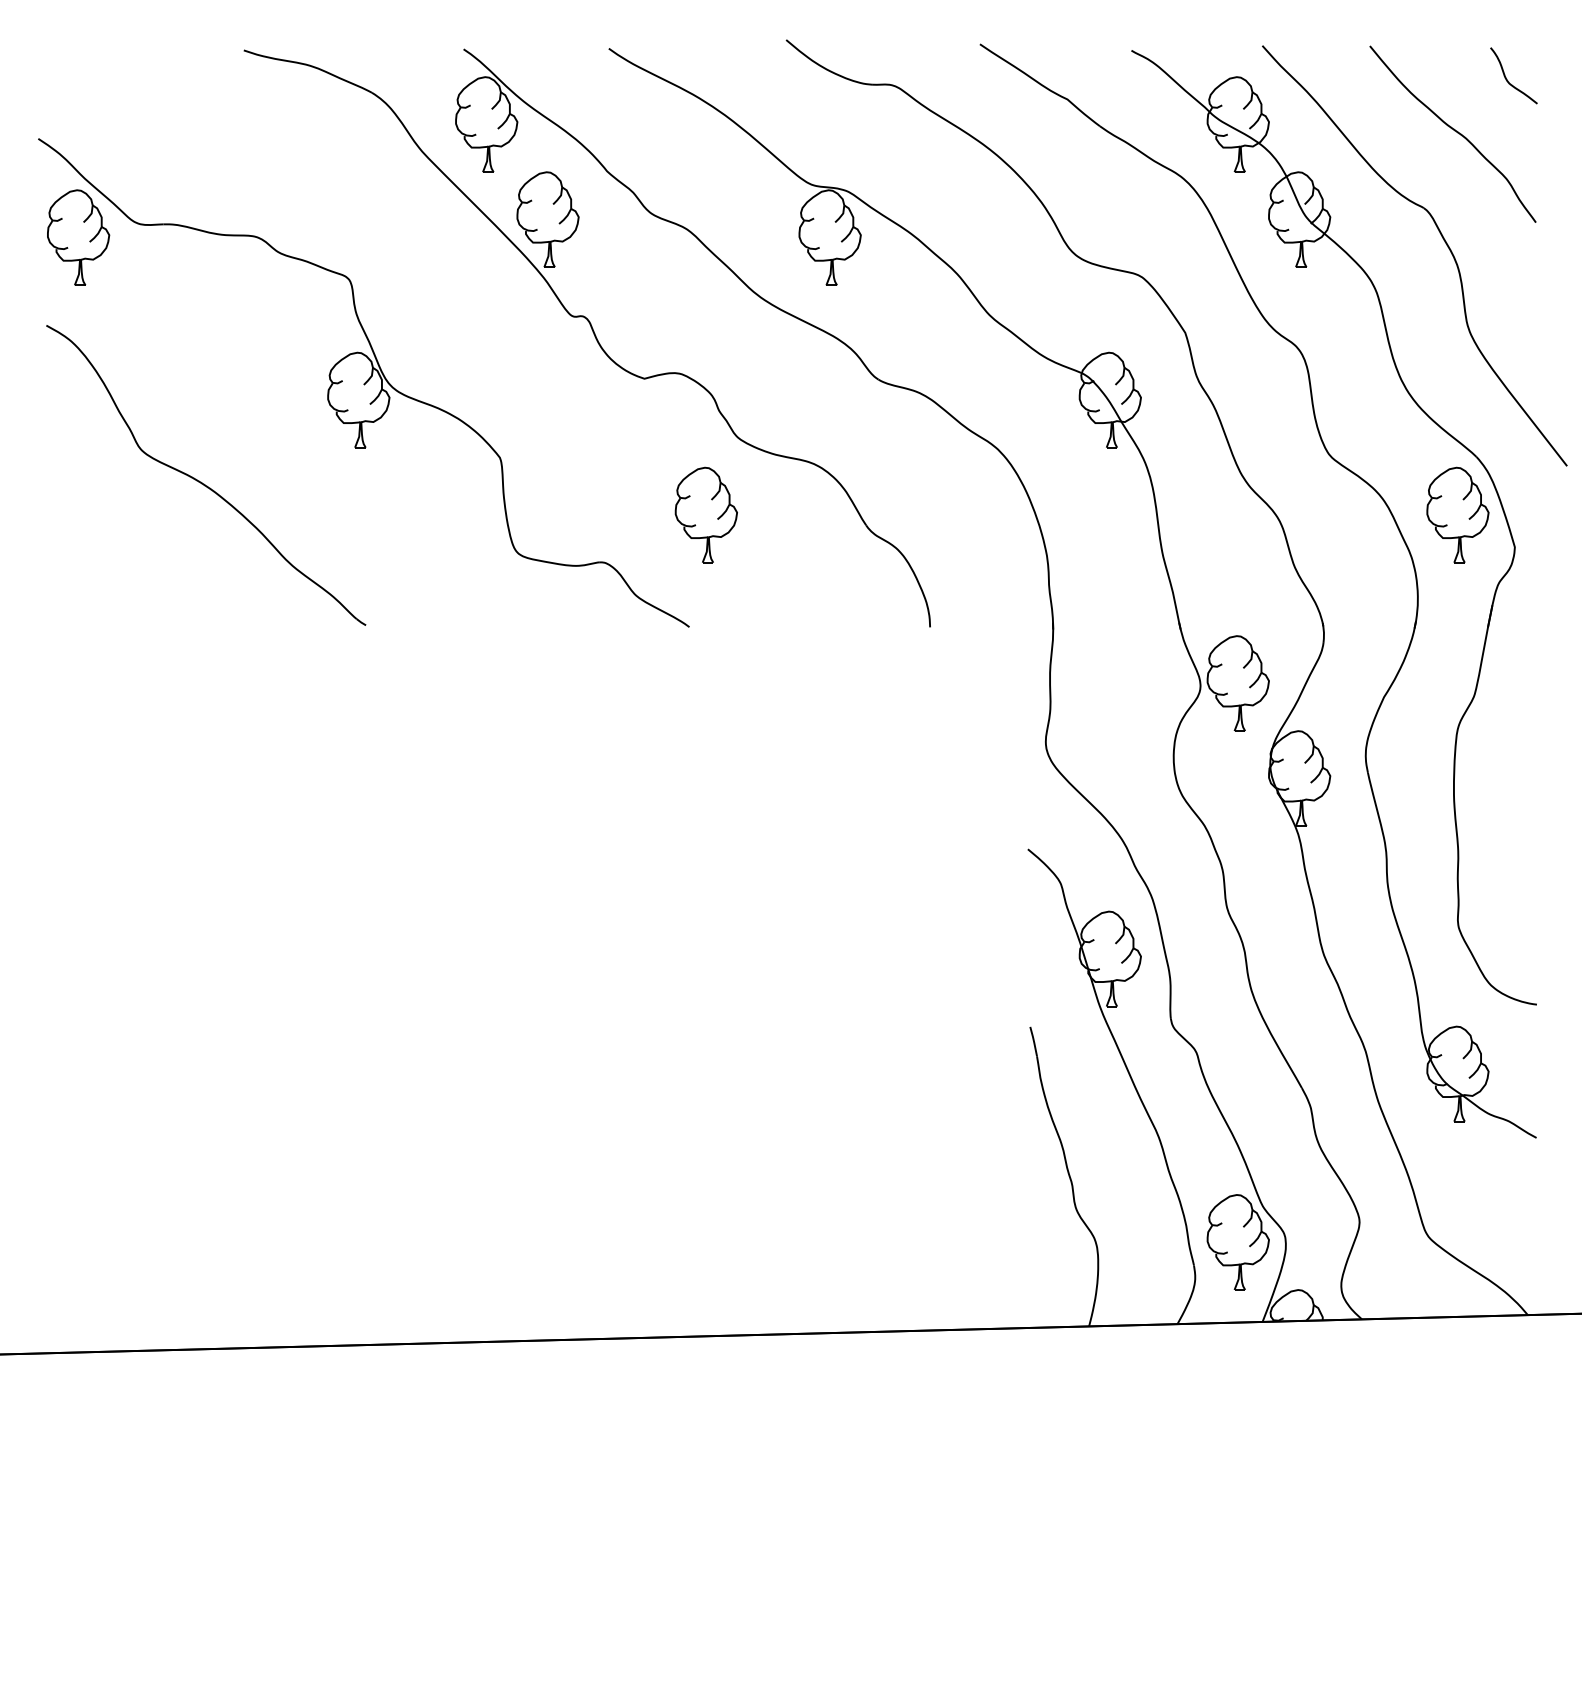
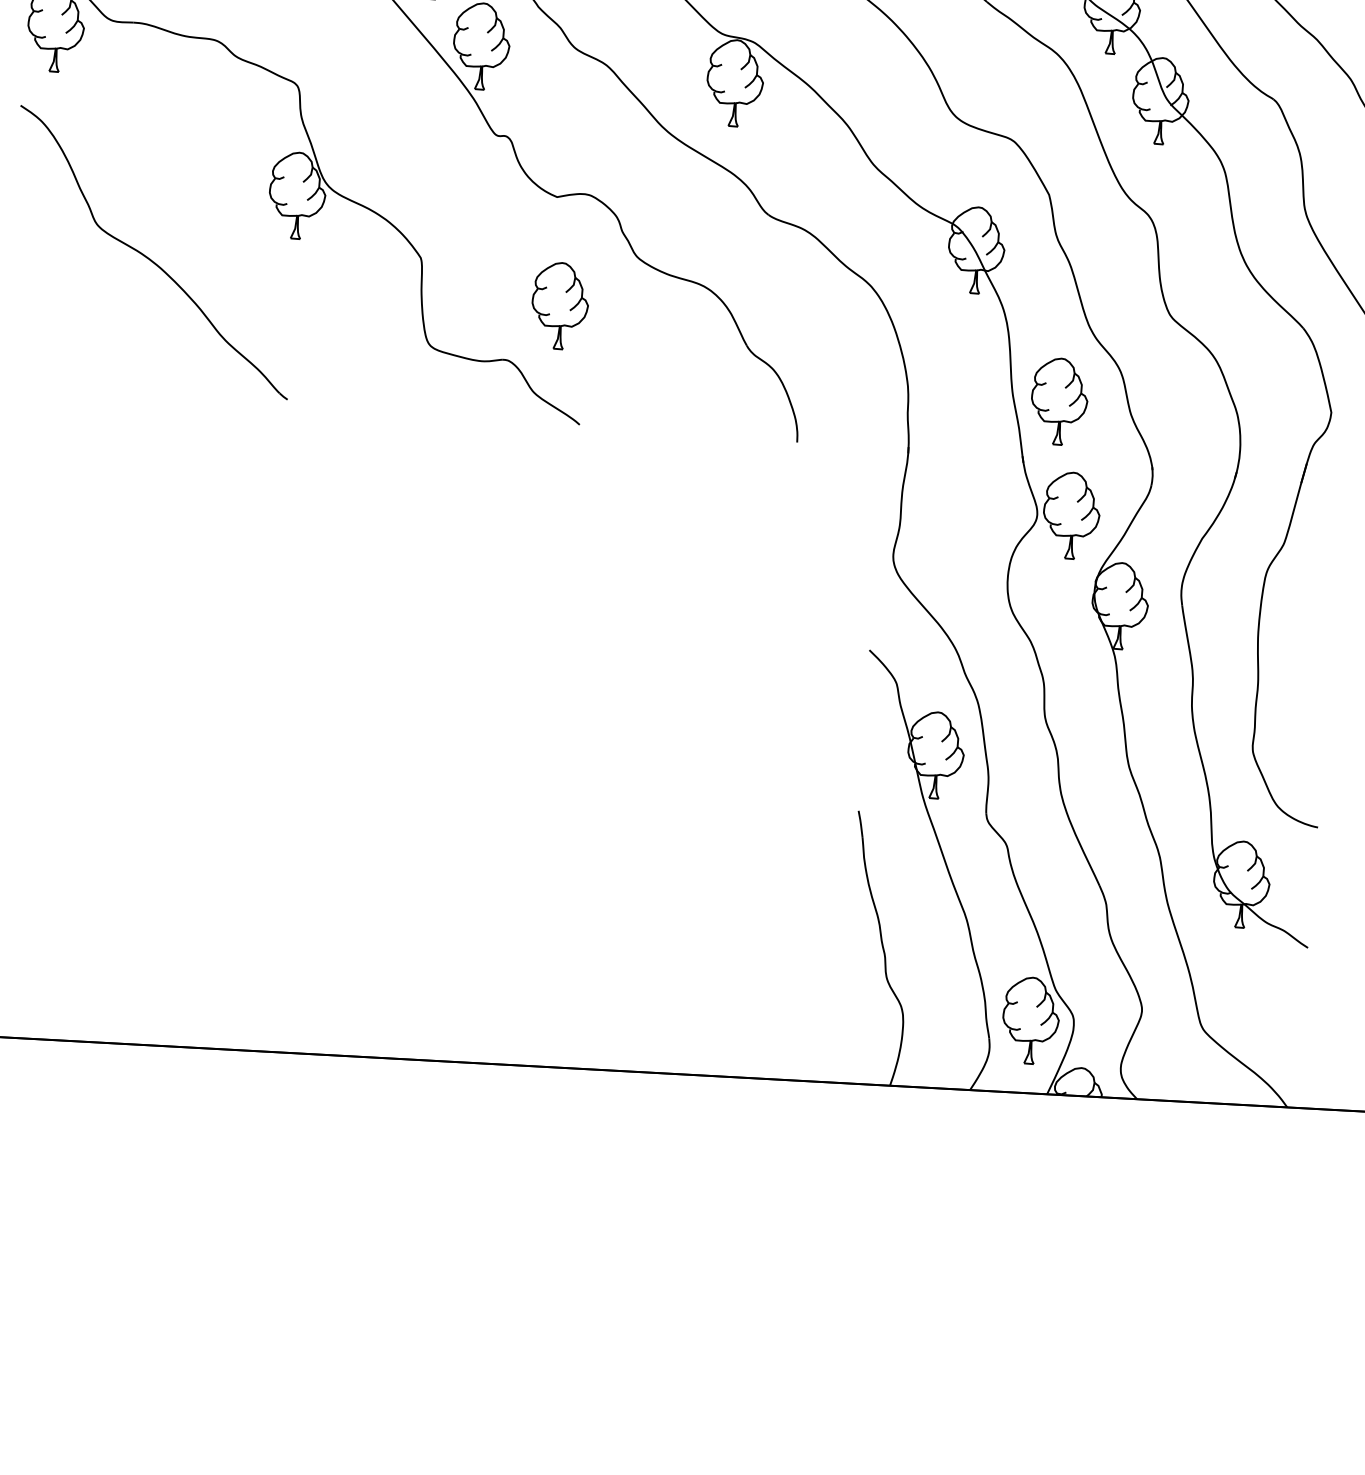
part: (705, 514) -> (559, 305), moved
part: (1457, 514) -> (1059, 400), moved

